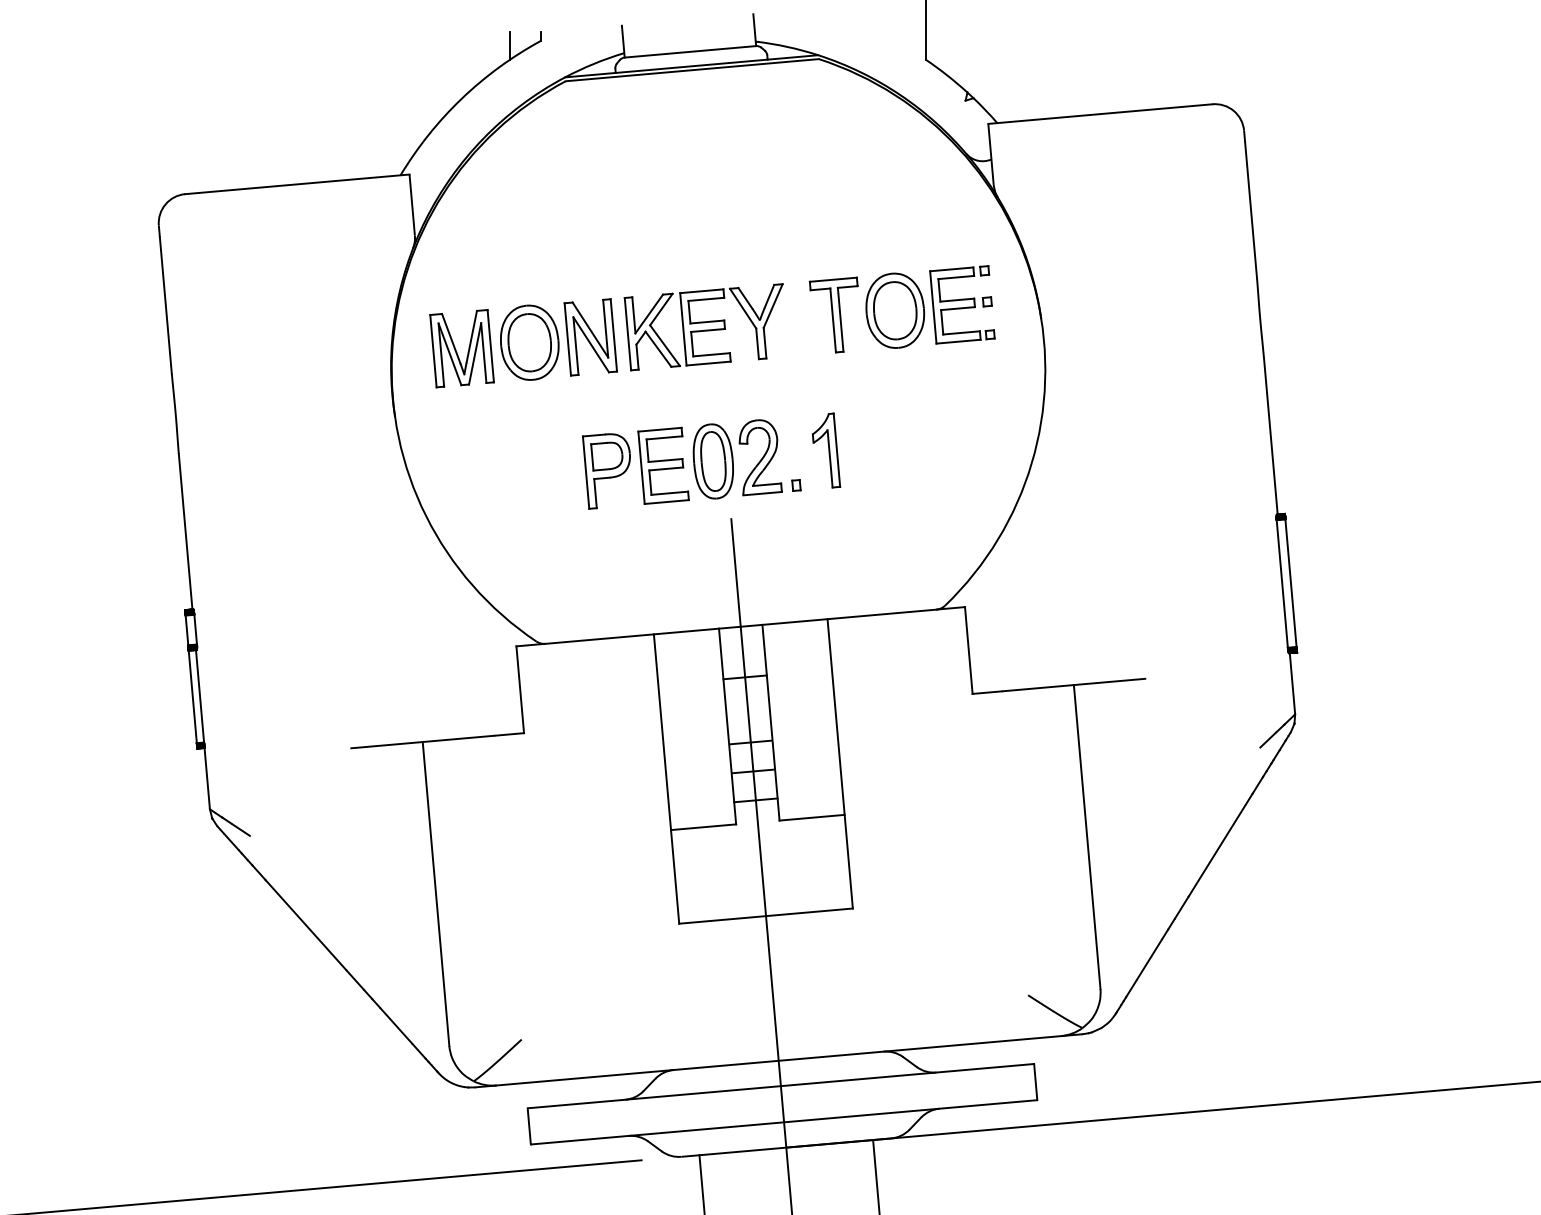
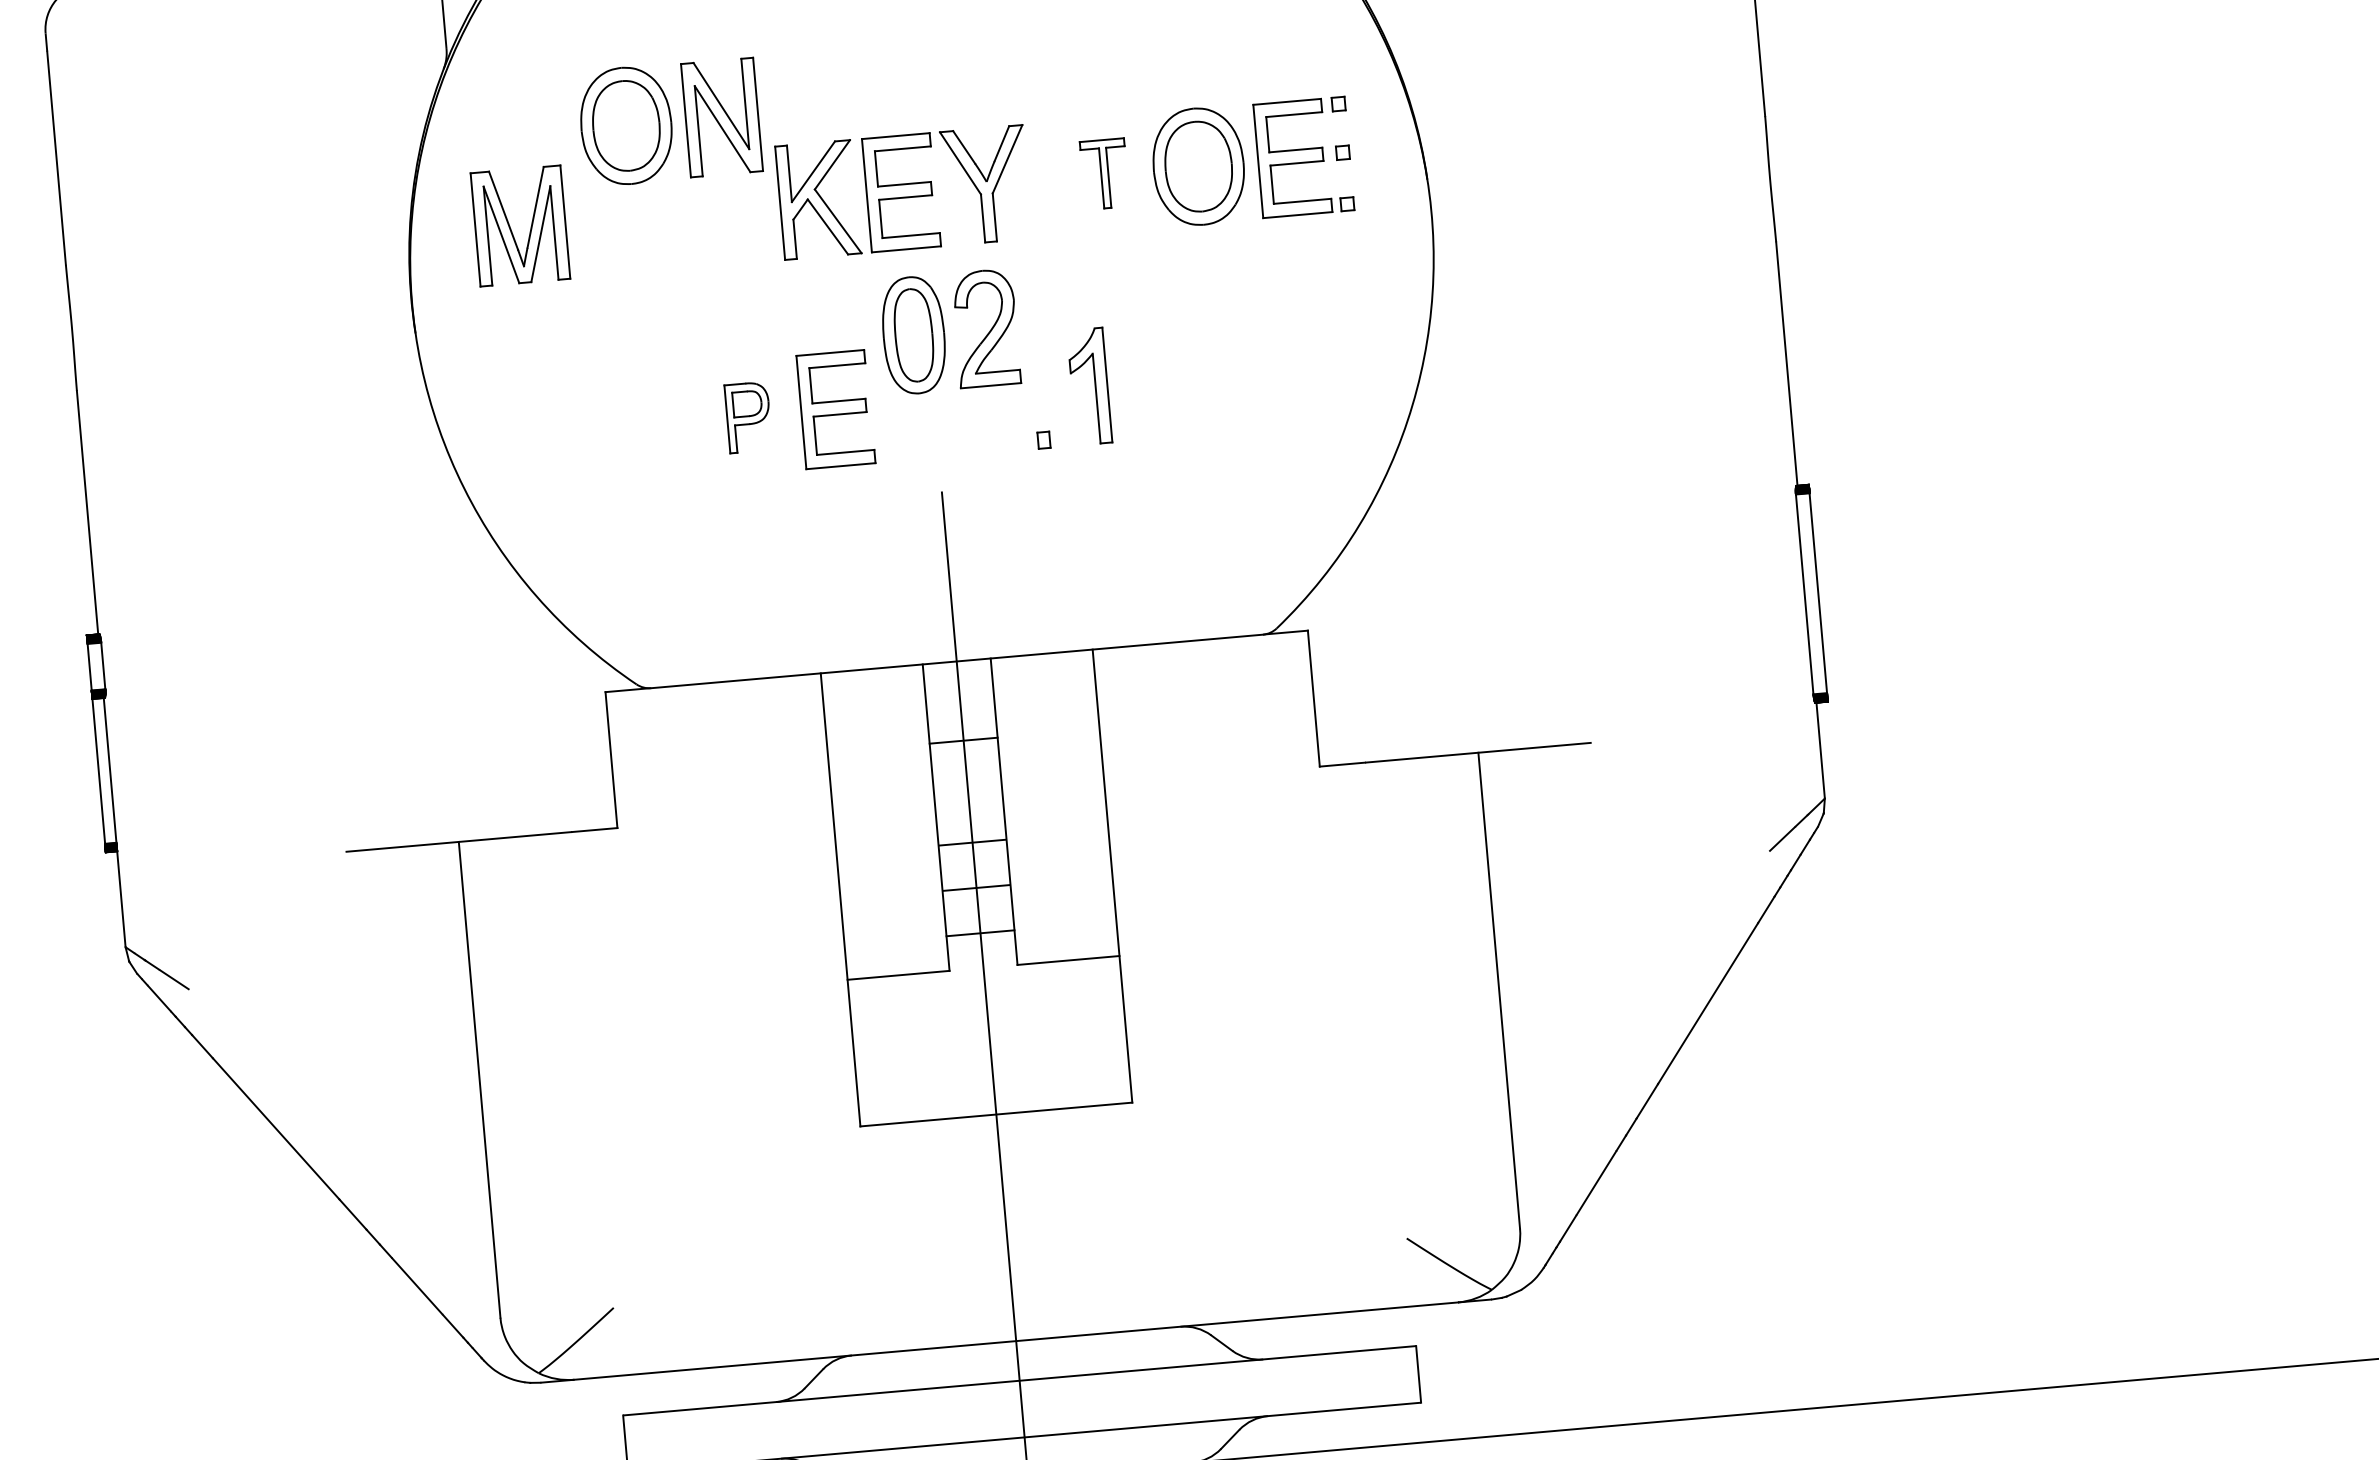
part: (833, 314) -> (1101, 172), size x0.6
part: (558, 339) -> (671, 120), moved
part: (737, 459) -> (951, 332), moved
part: (606, 471) -> (746, 418), size x0.6

